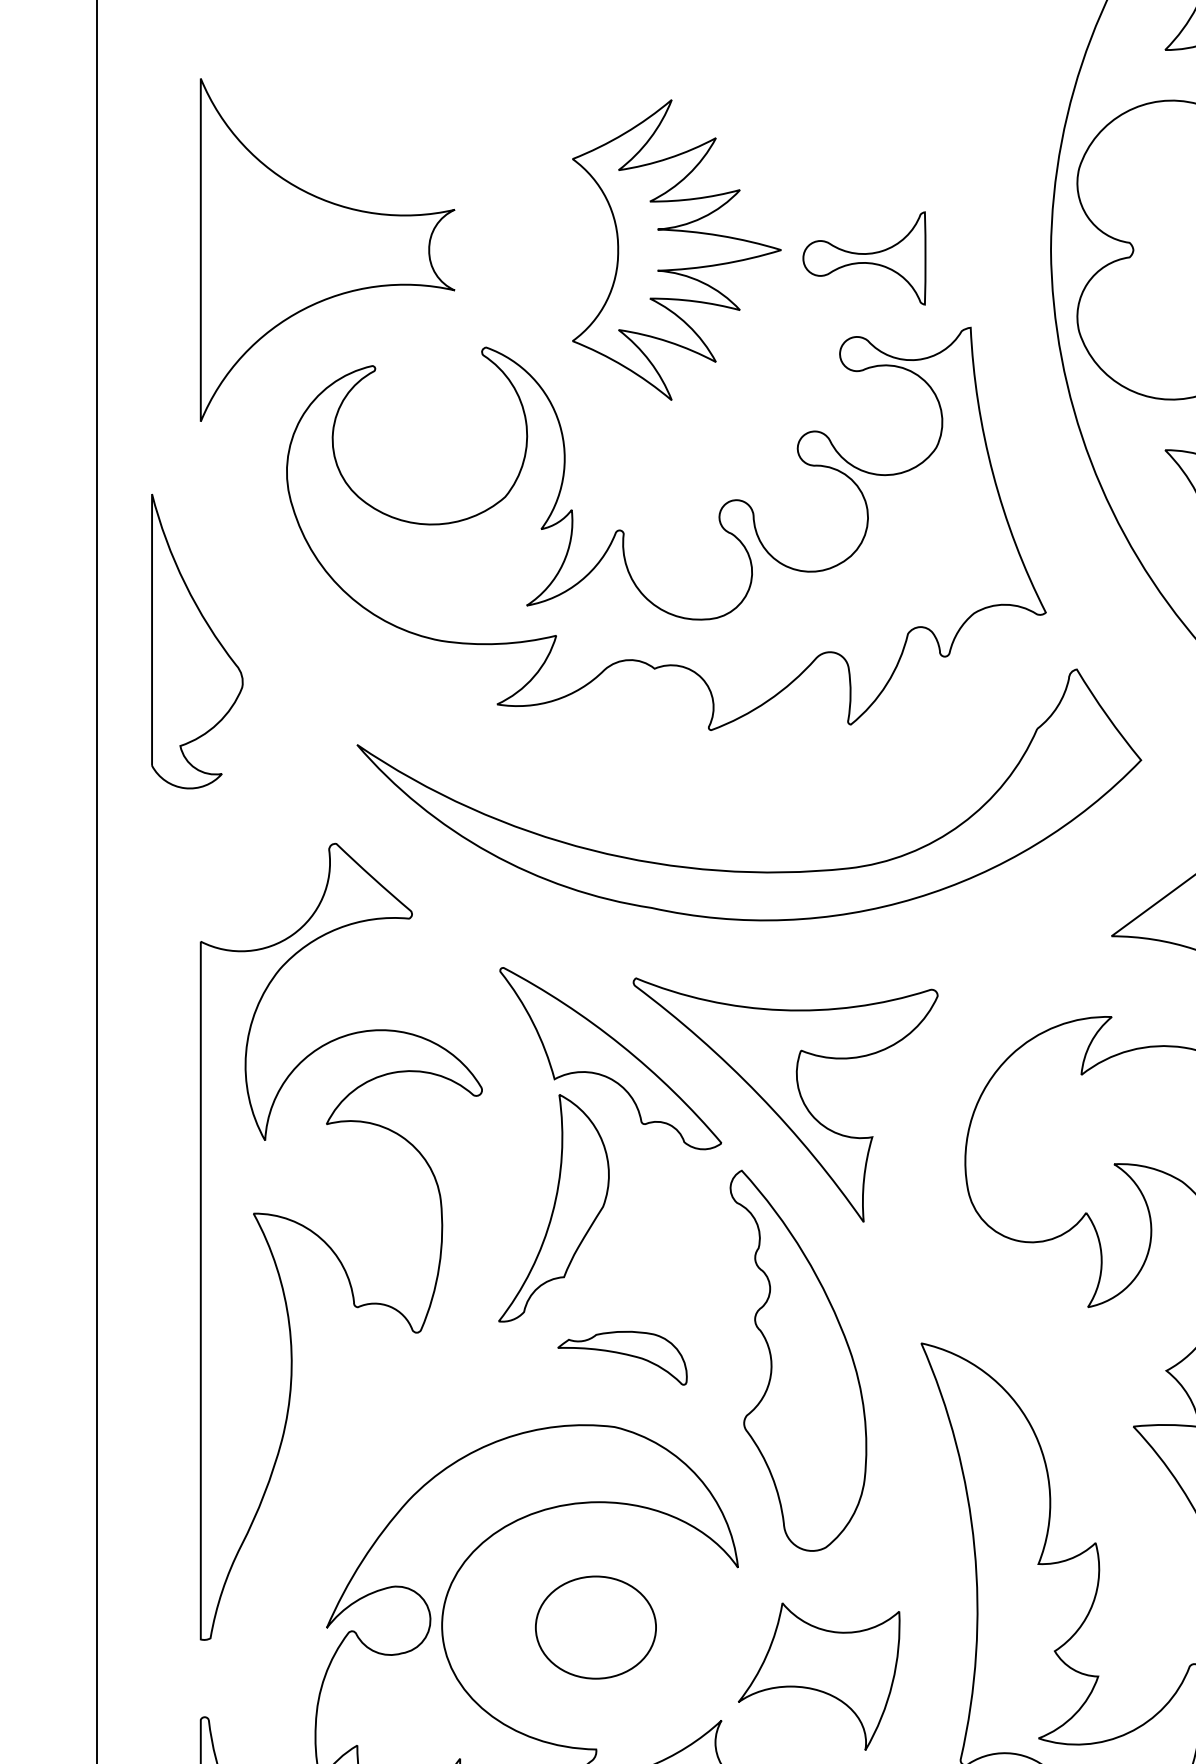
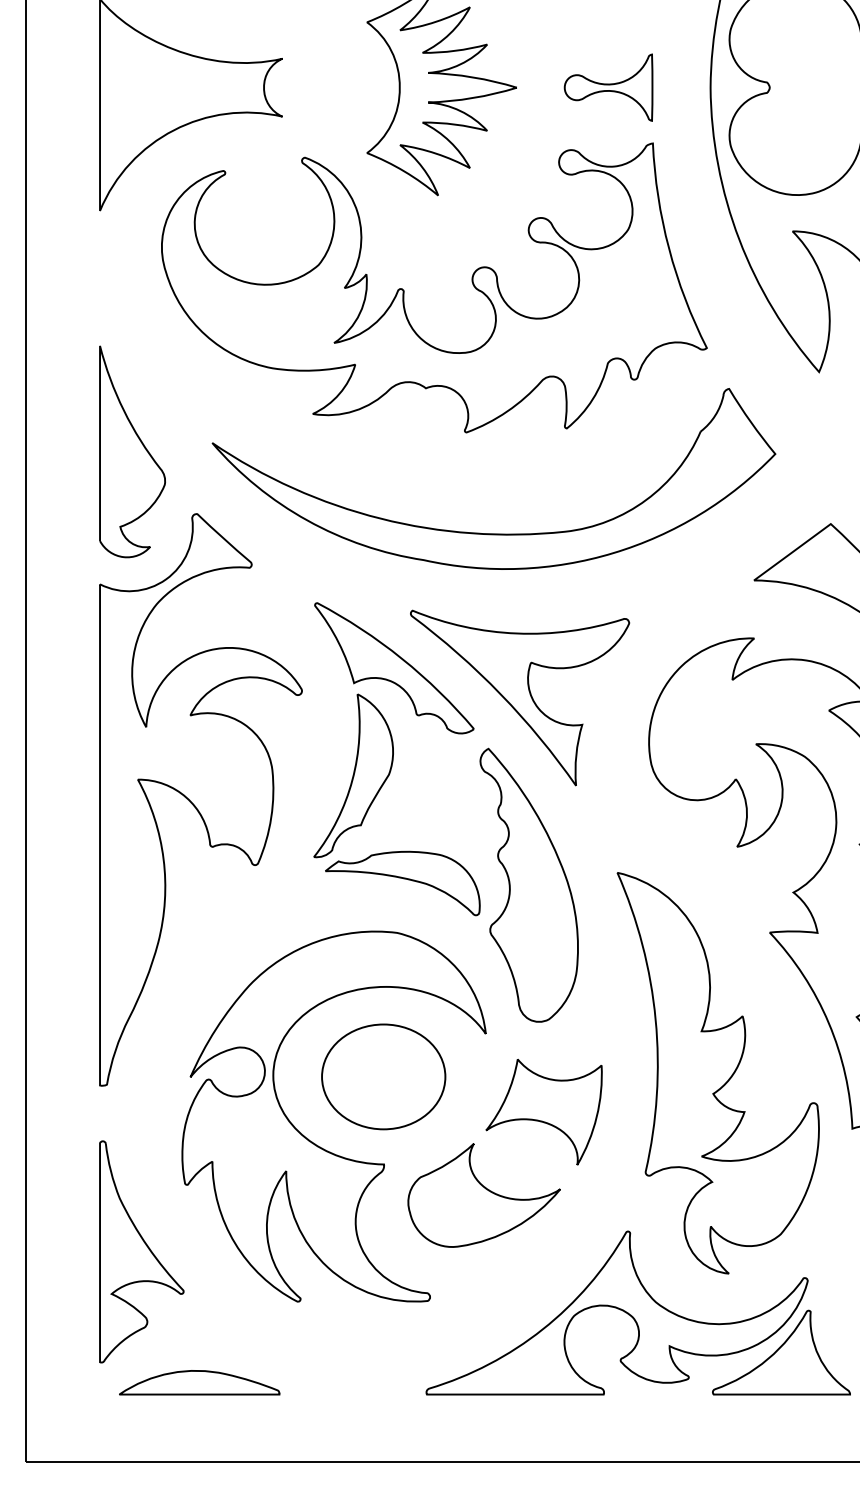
part: (864, 258) -> (608, 87), moved
part: (197, 641) -> (132, 451), moved
part: (621, 1358) -> (402, 883), size x1.67
part: (595, 1626) -> (383, 1076), size x1.43

